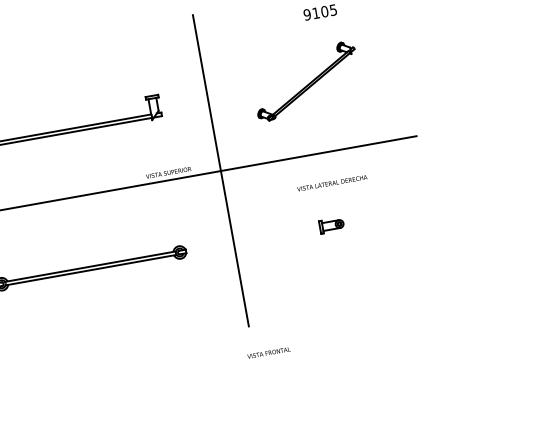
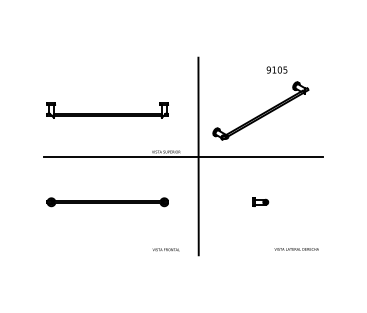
part: (305, 80) -> (260, 110), size x1.43
text: (331, 183) -> (296, 249), moved
text: (267, 352) -> (165, 249), moved

